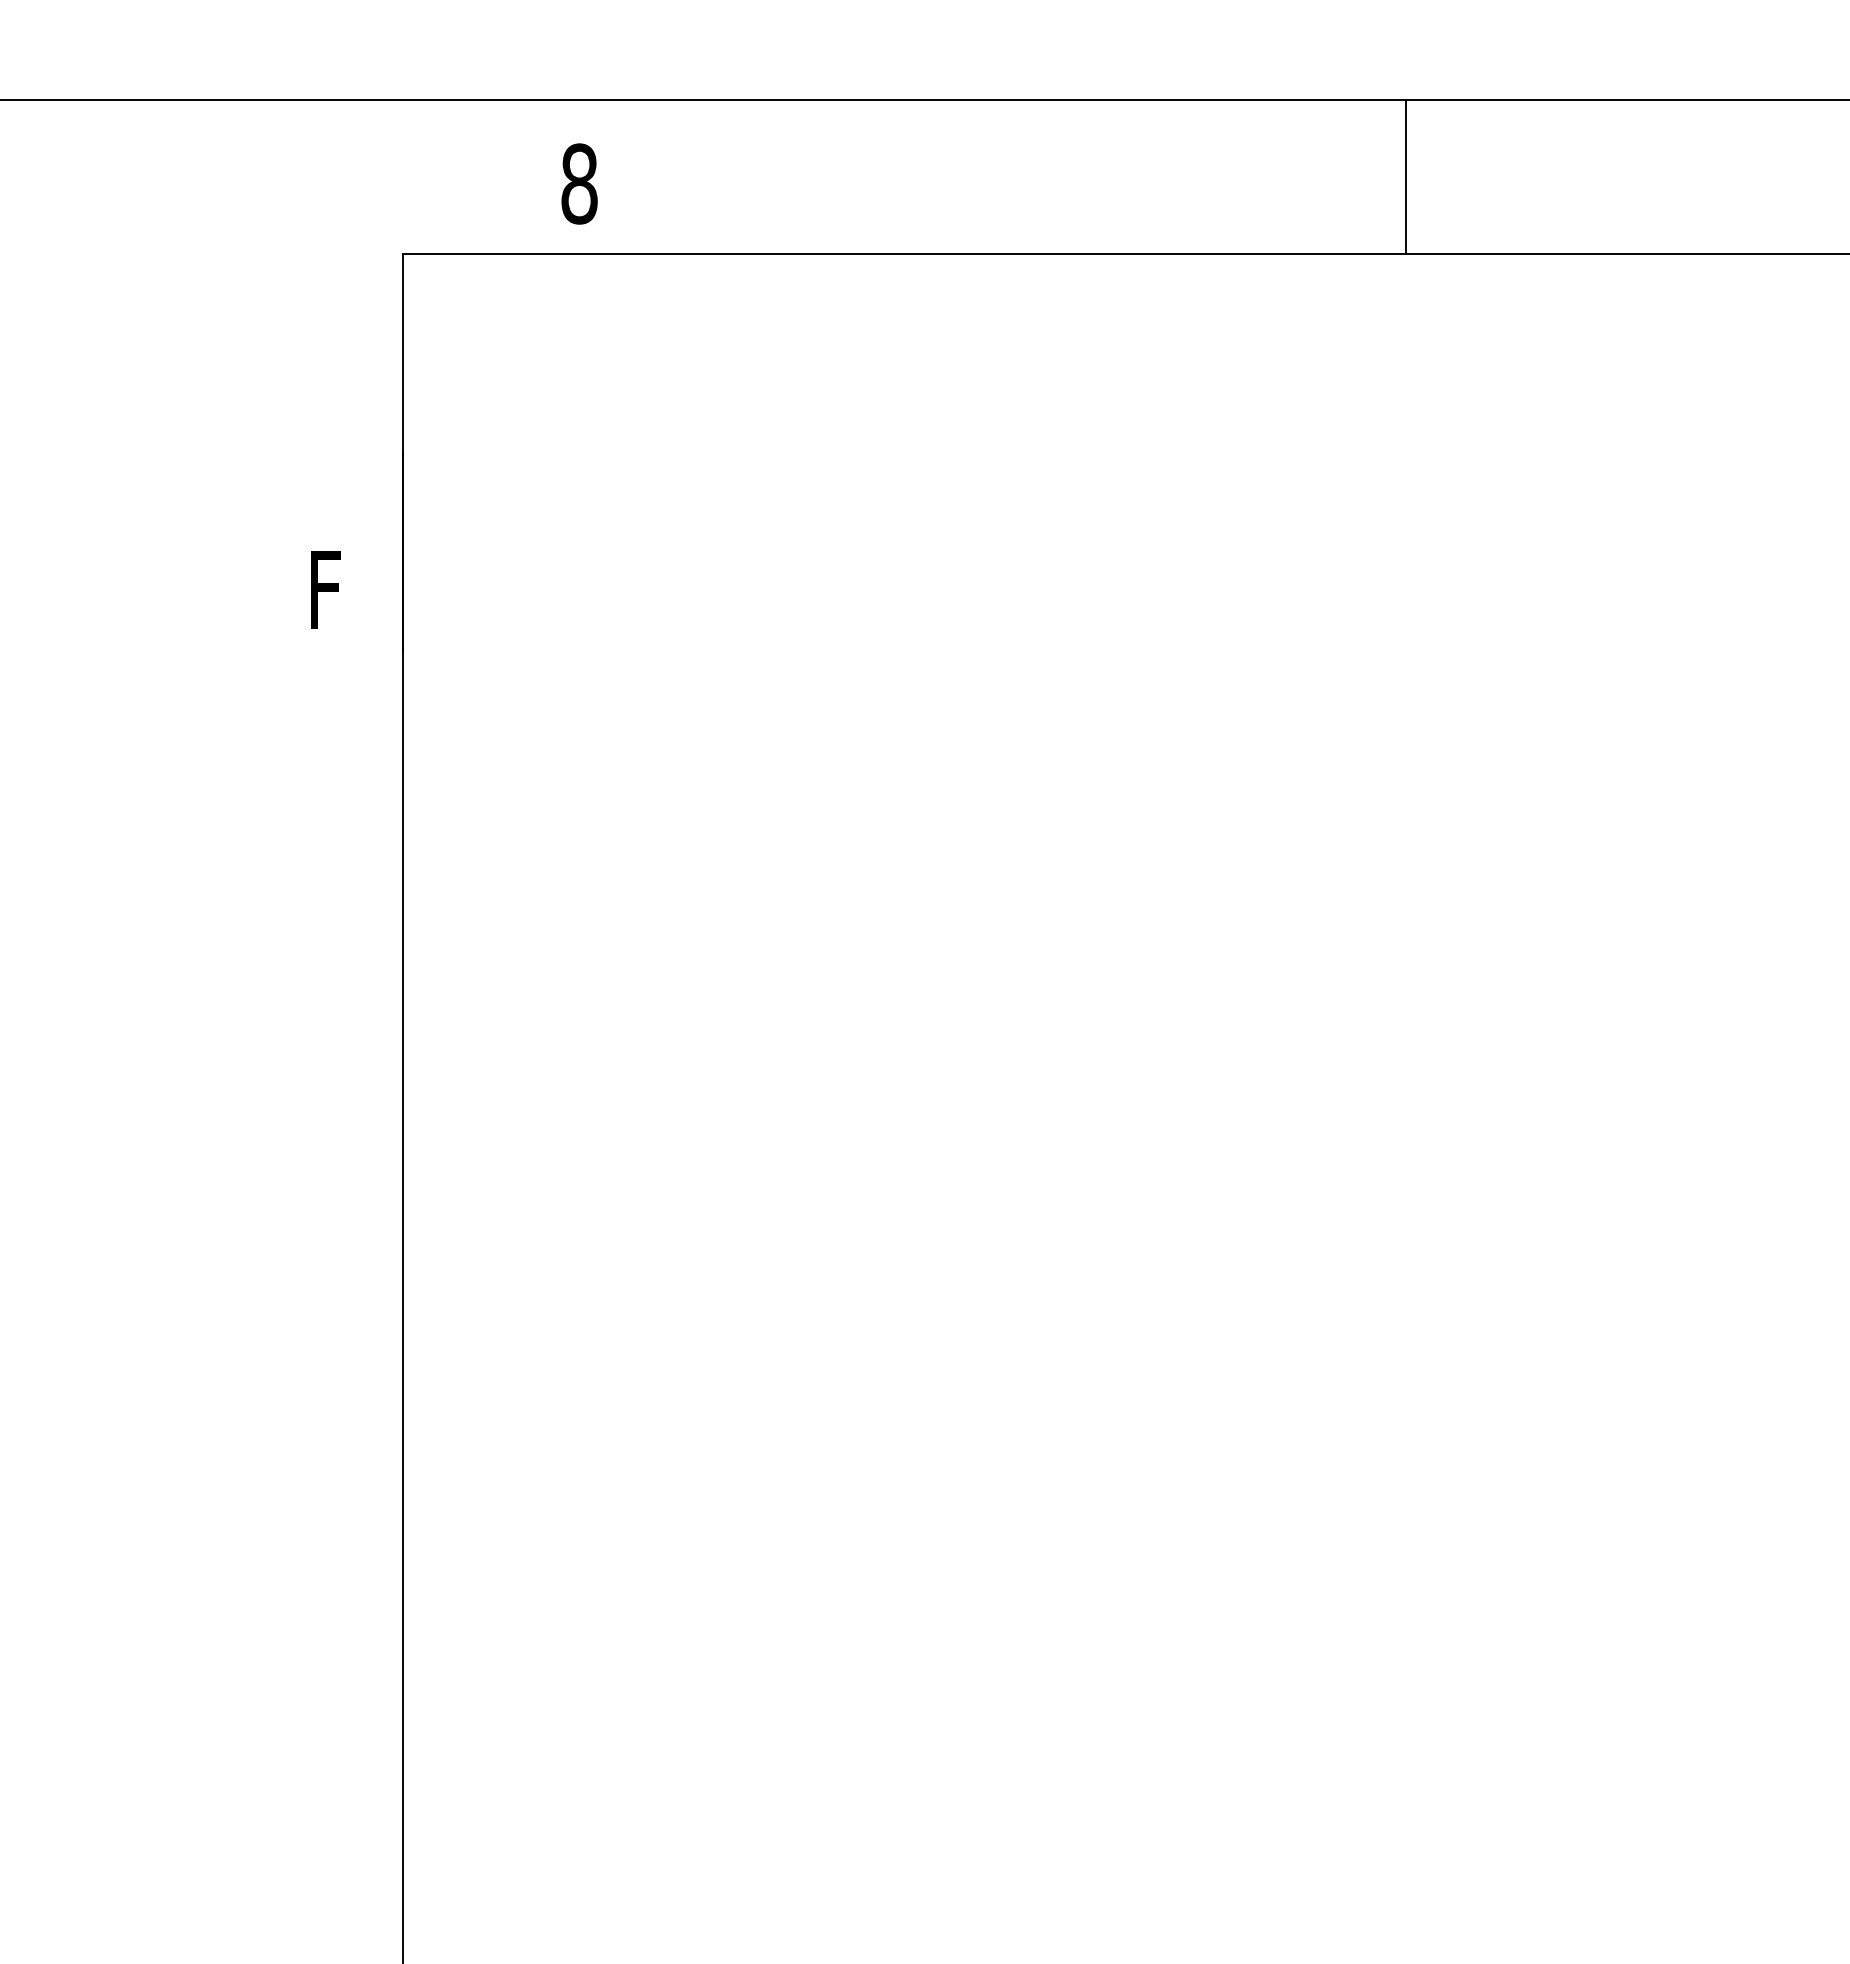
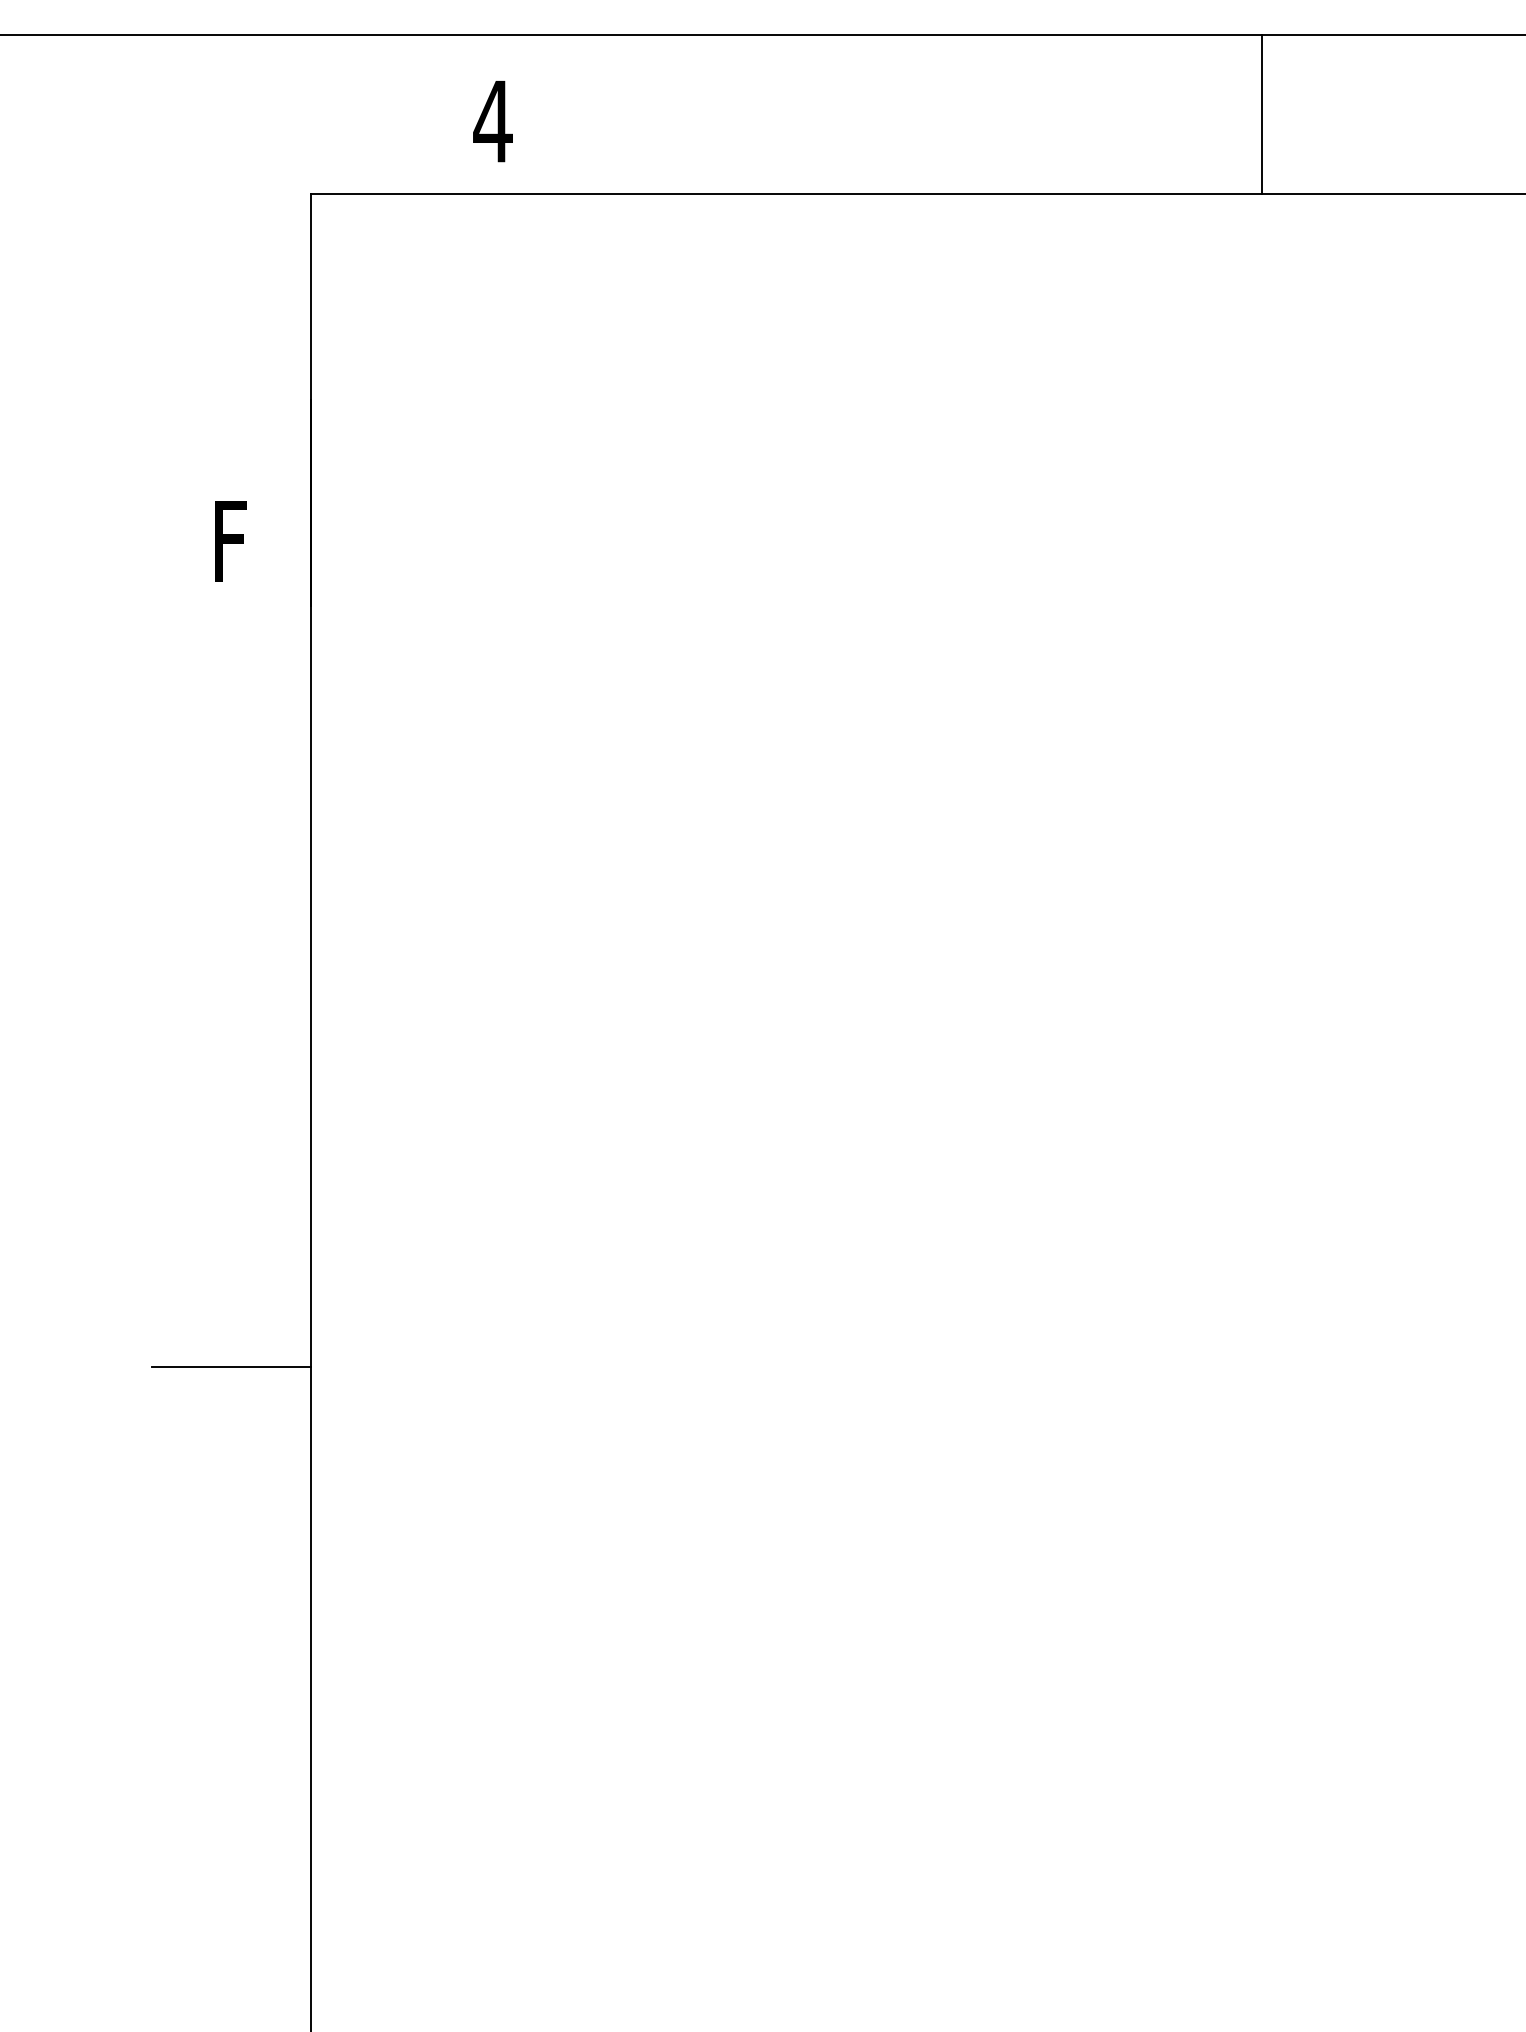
line: (1406, 176) -> (1262, 113), moved
text: (579, 183) -> (493, 121), 8 -> 4
line: (326, 1386) -> (231, 1366), added

